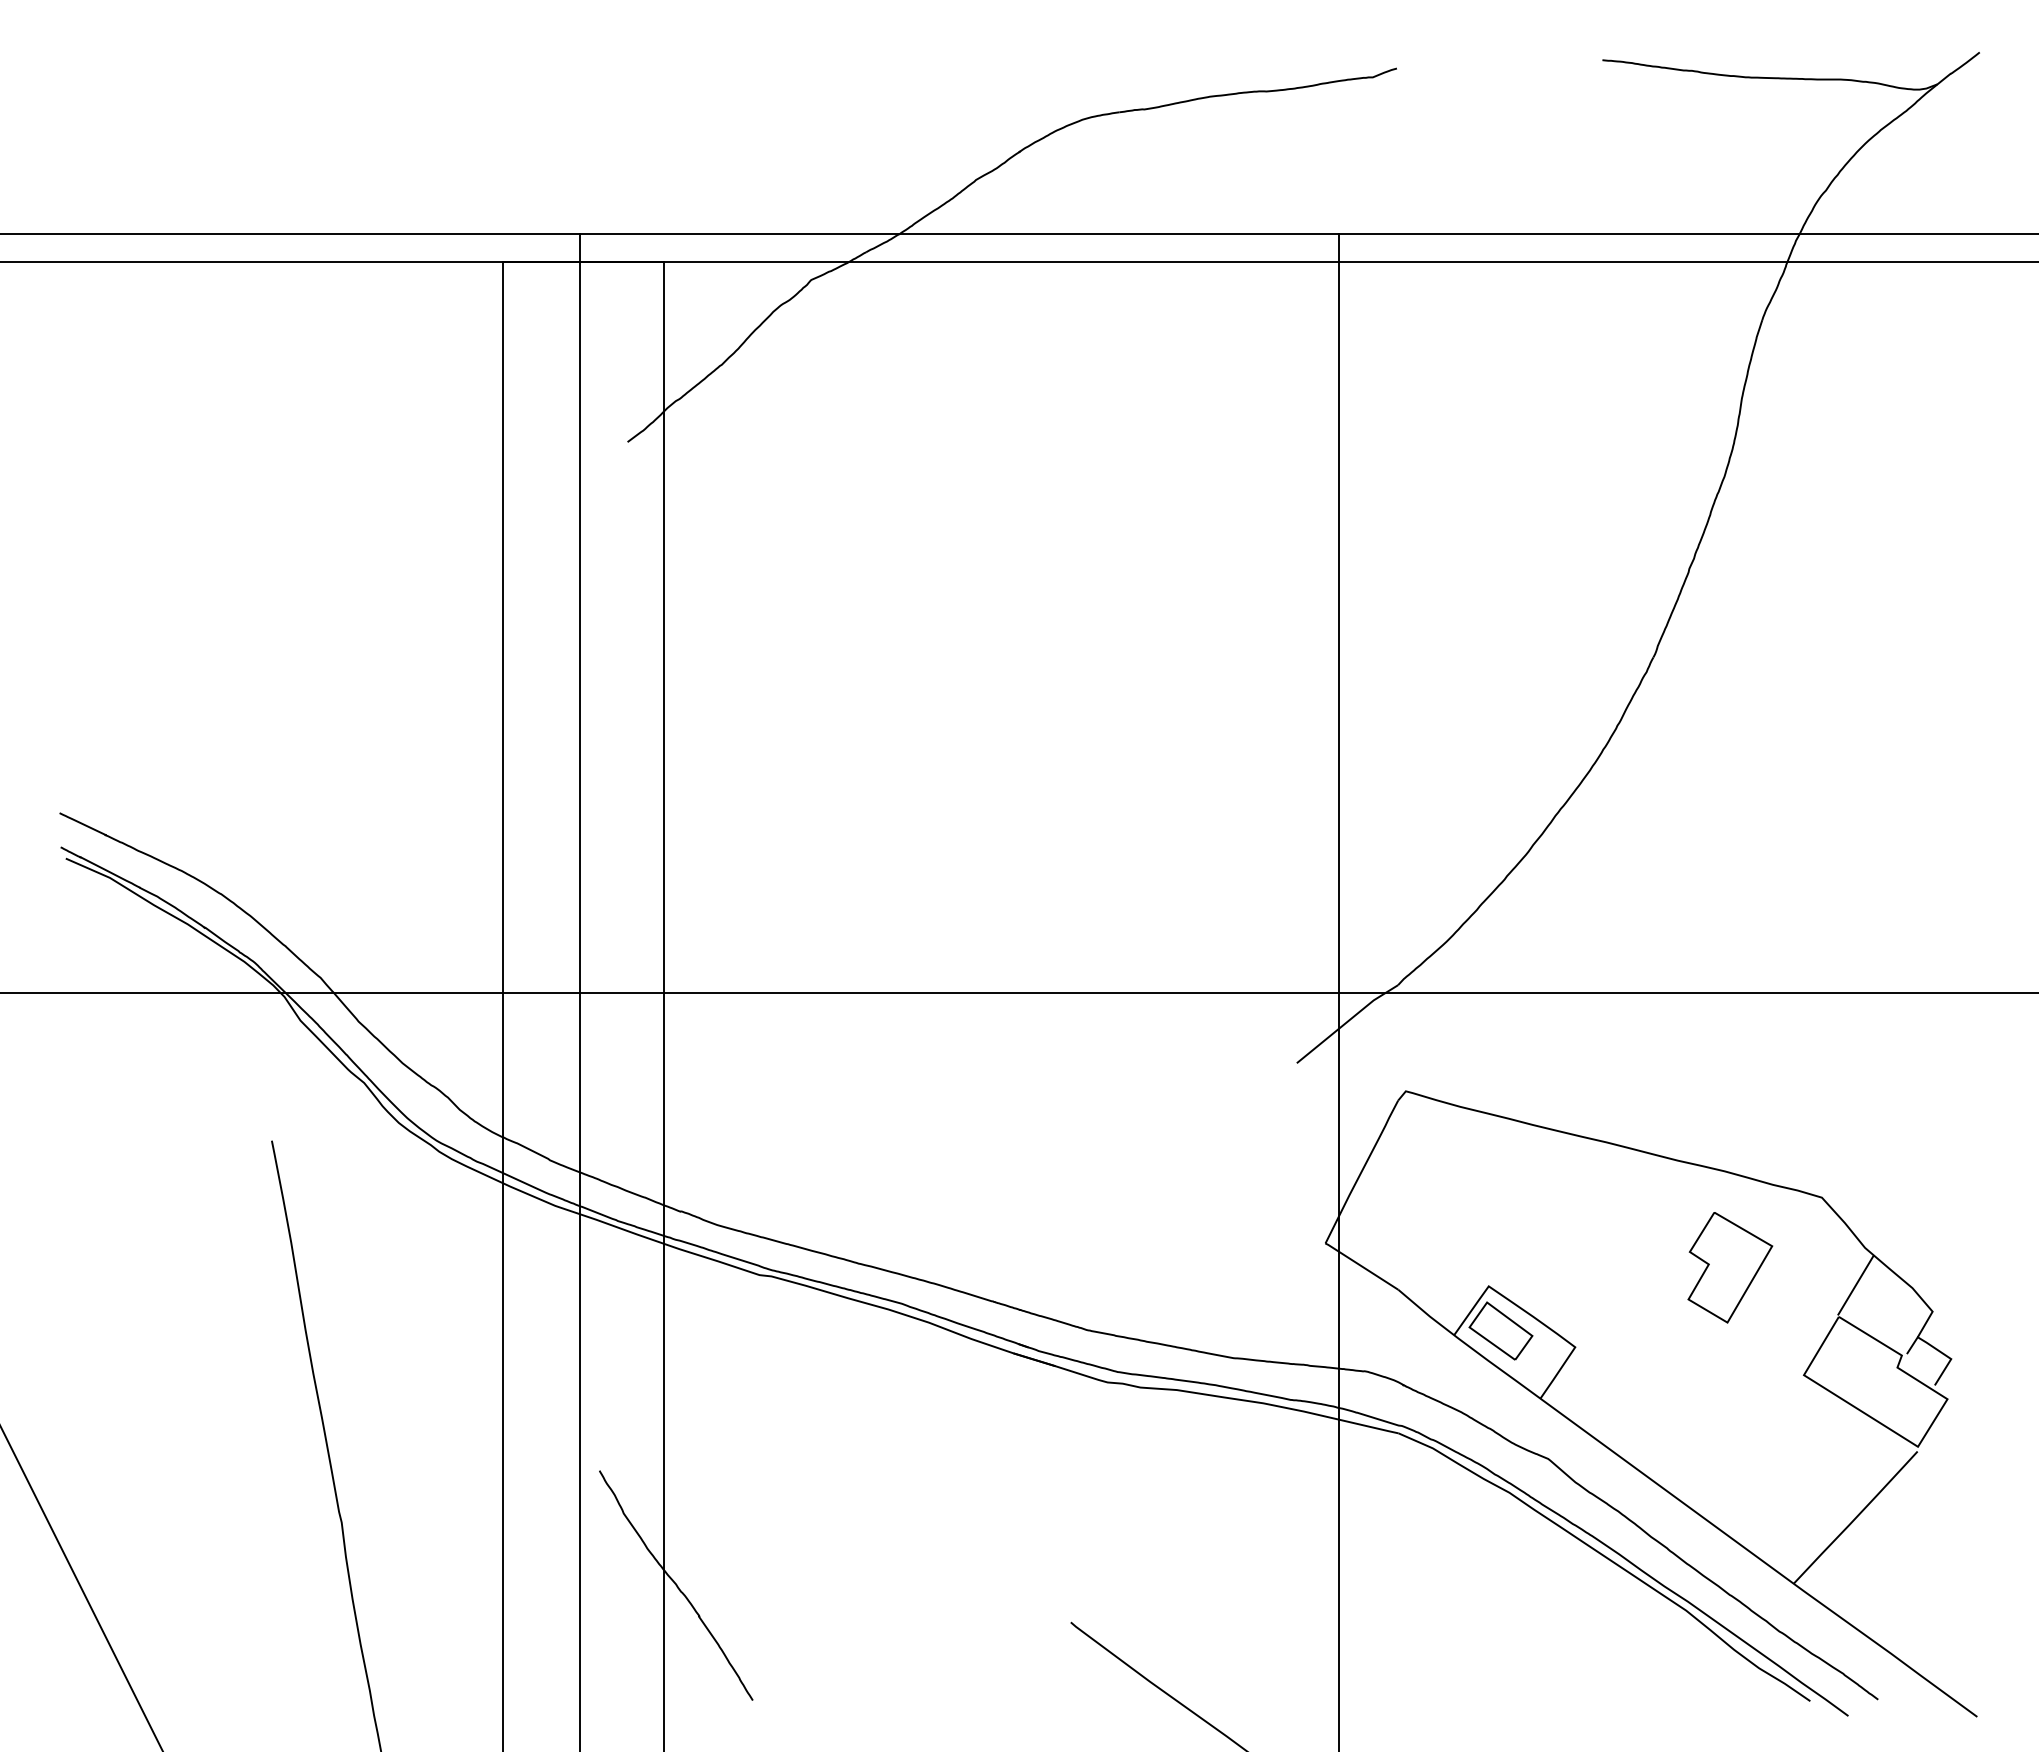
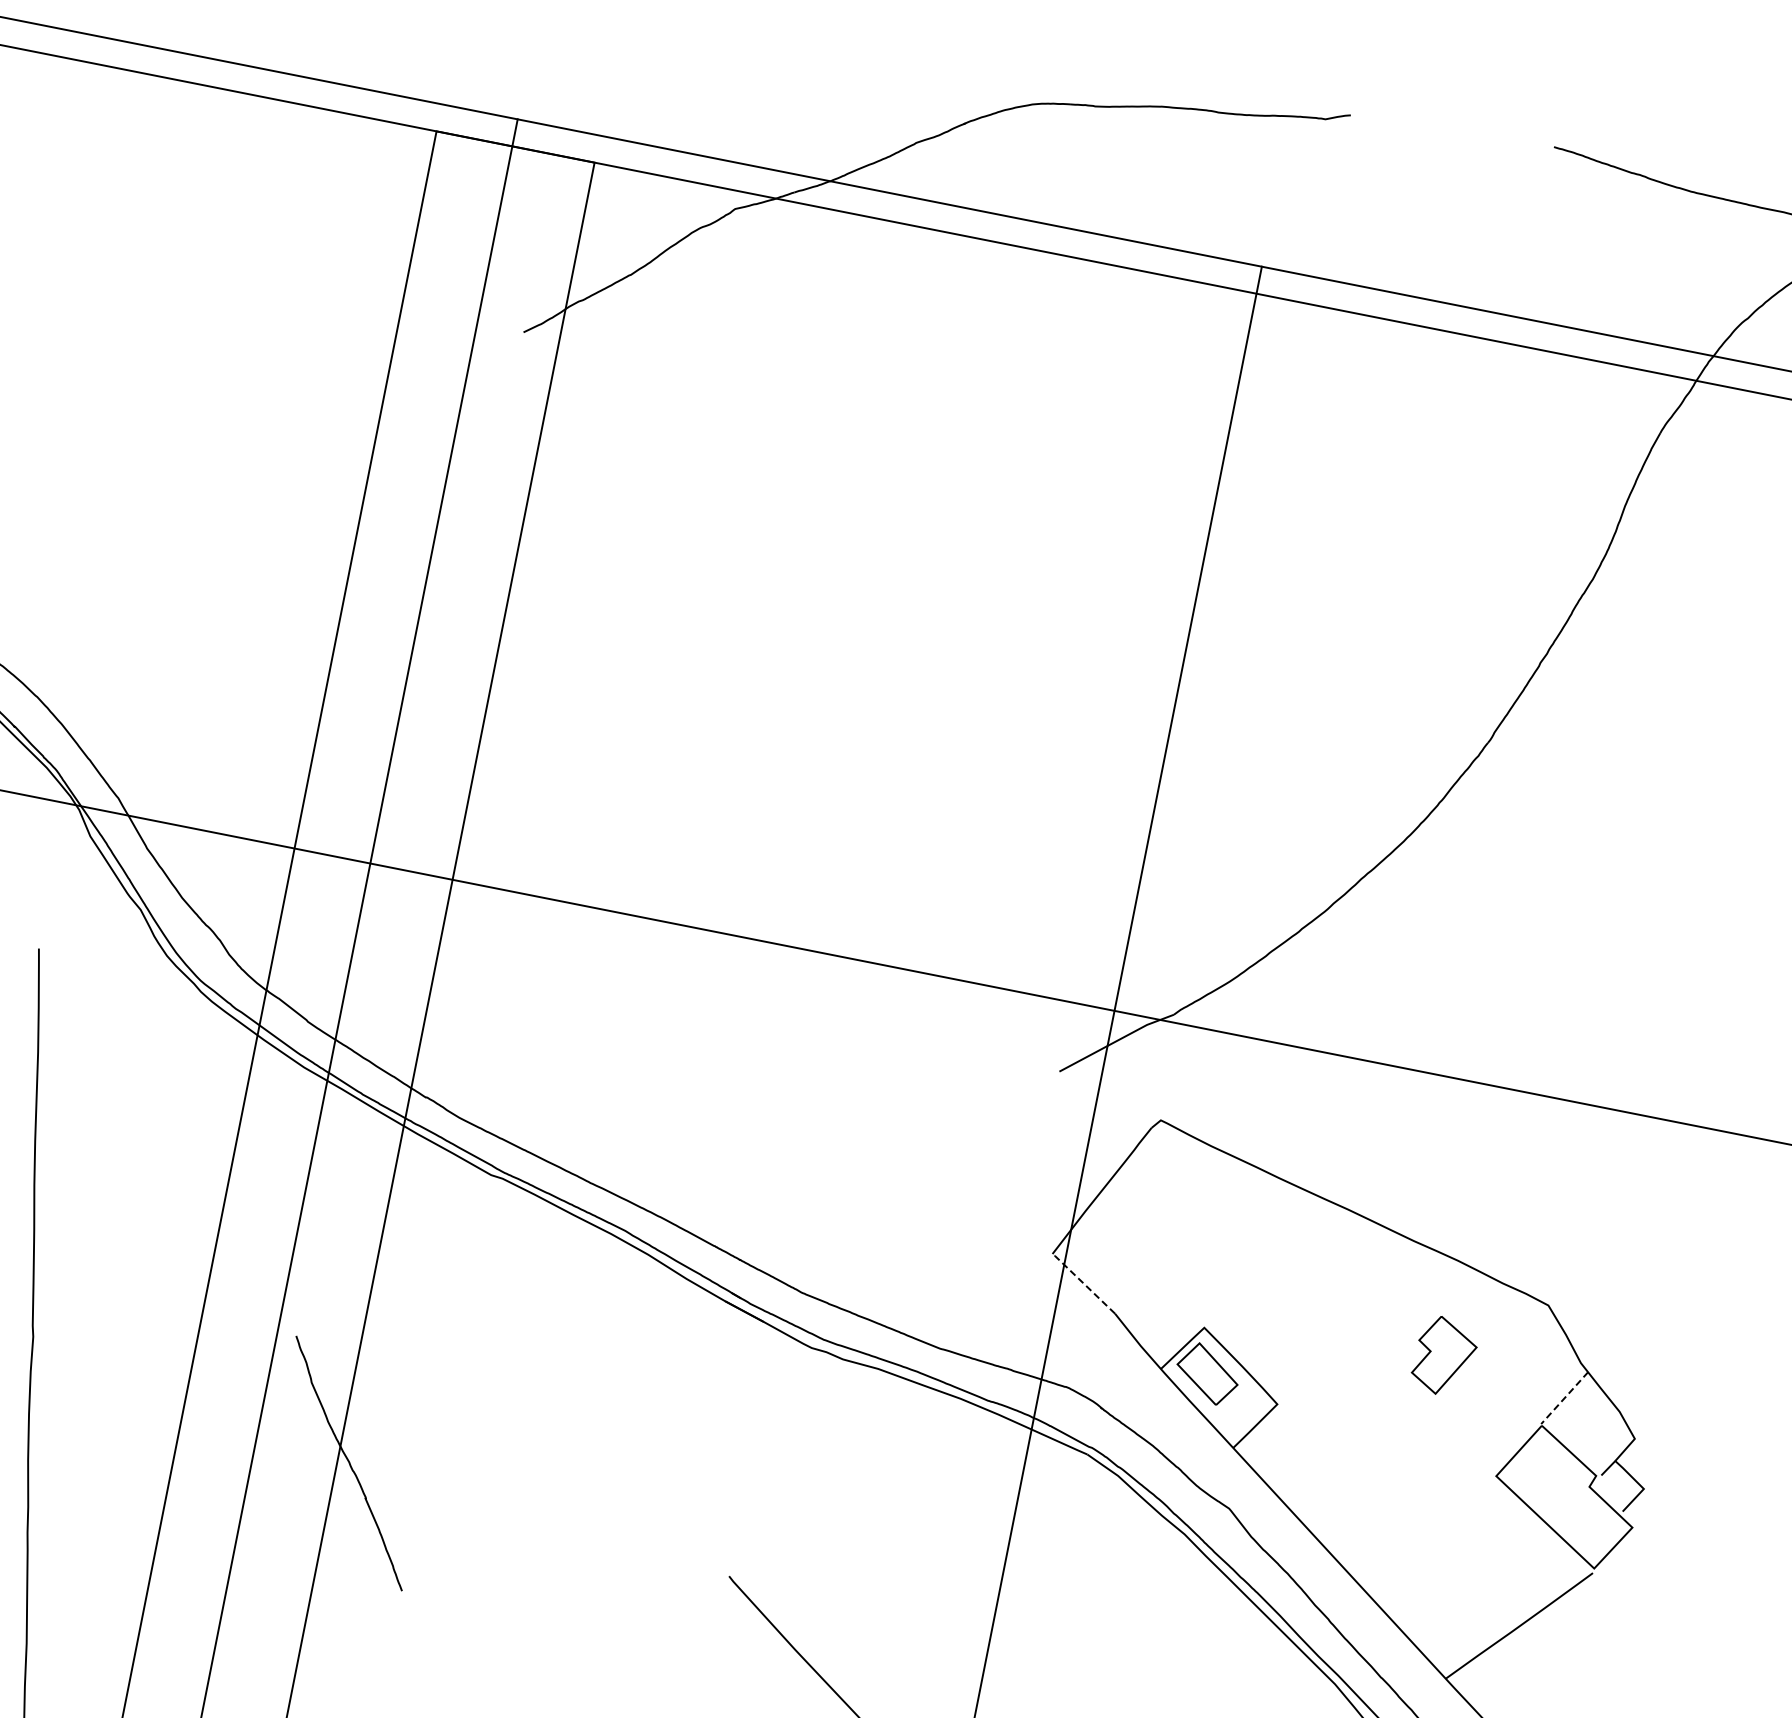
line: (1360, 1265) -> (1082, 1282), solid -> dashed
part: (1730, 1267) -> (1445, 1356), size x0.7
line: (1855, 1285) -> (1564, 1398), solid -> dashed

